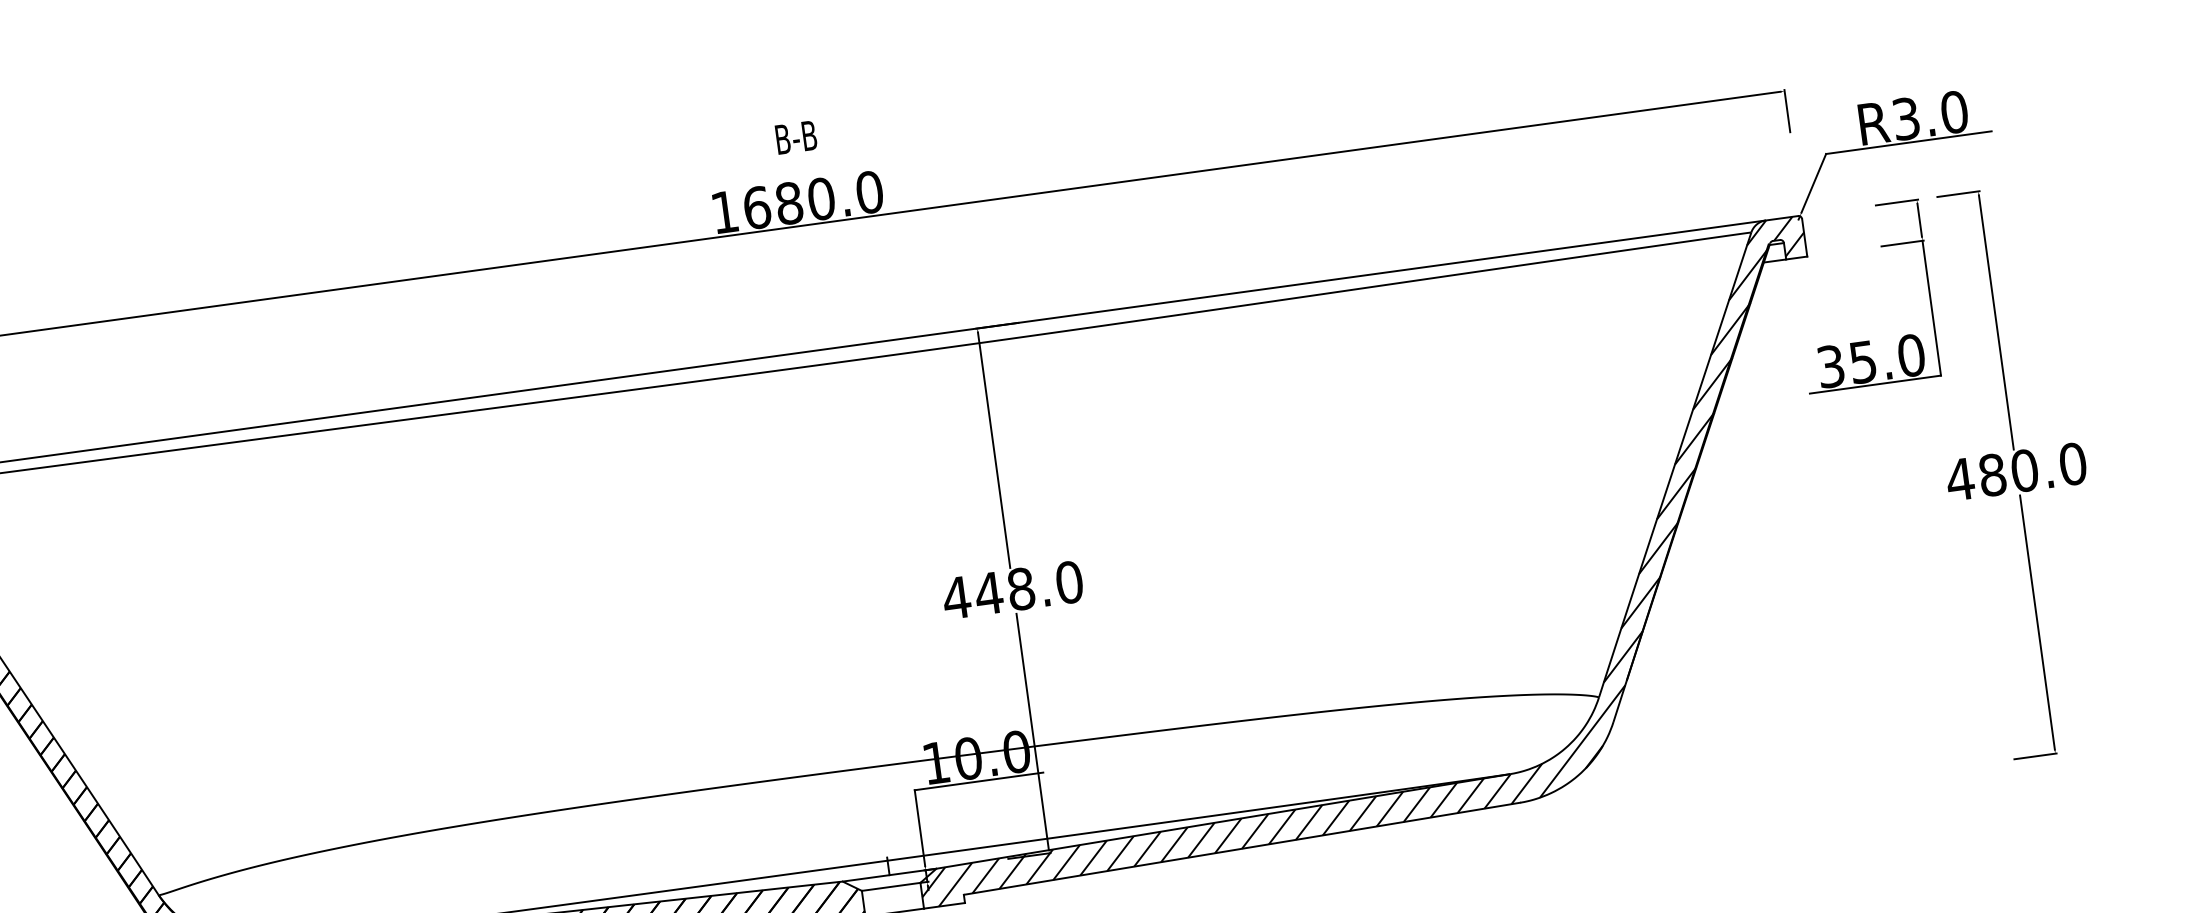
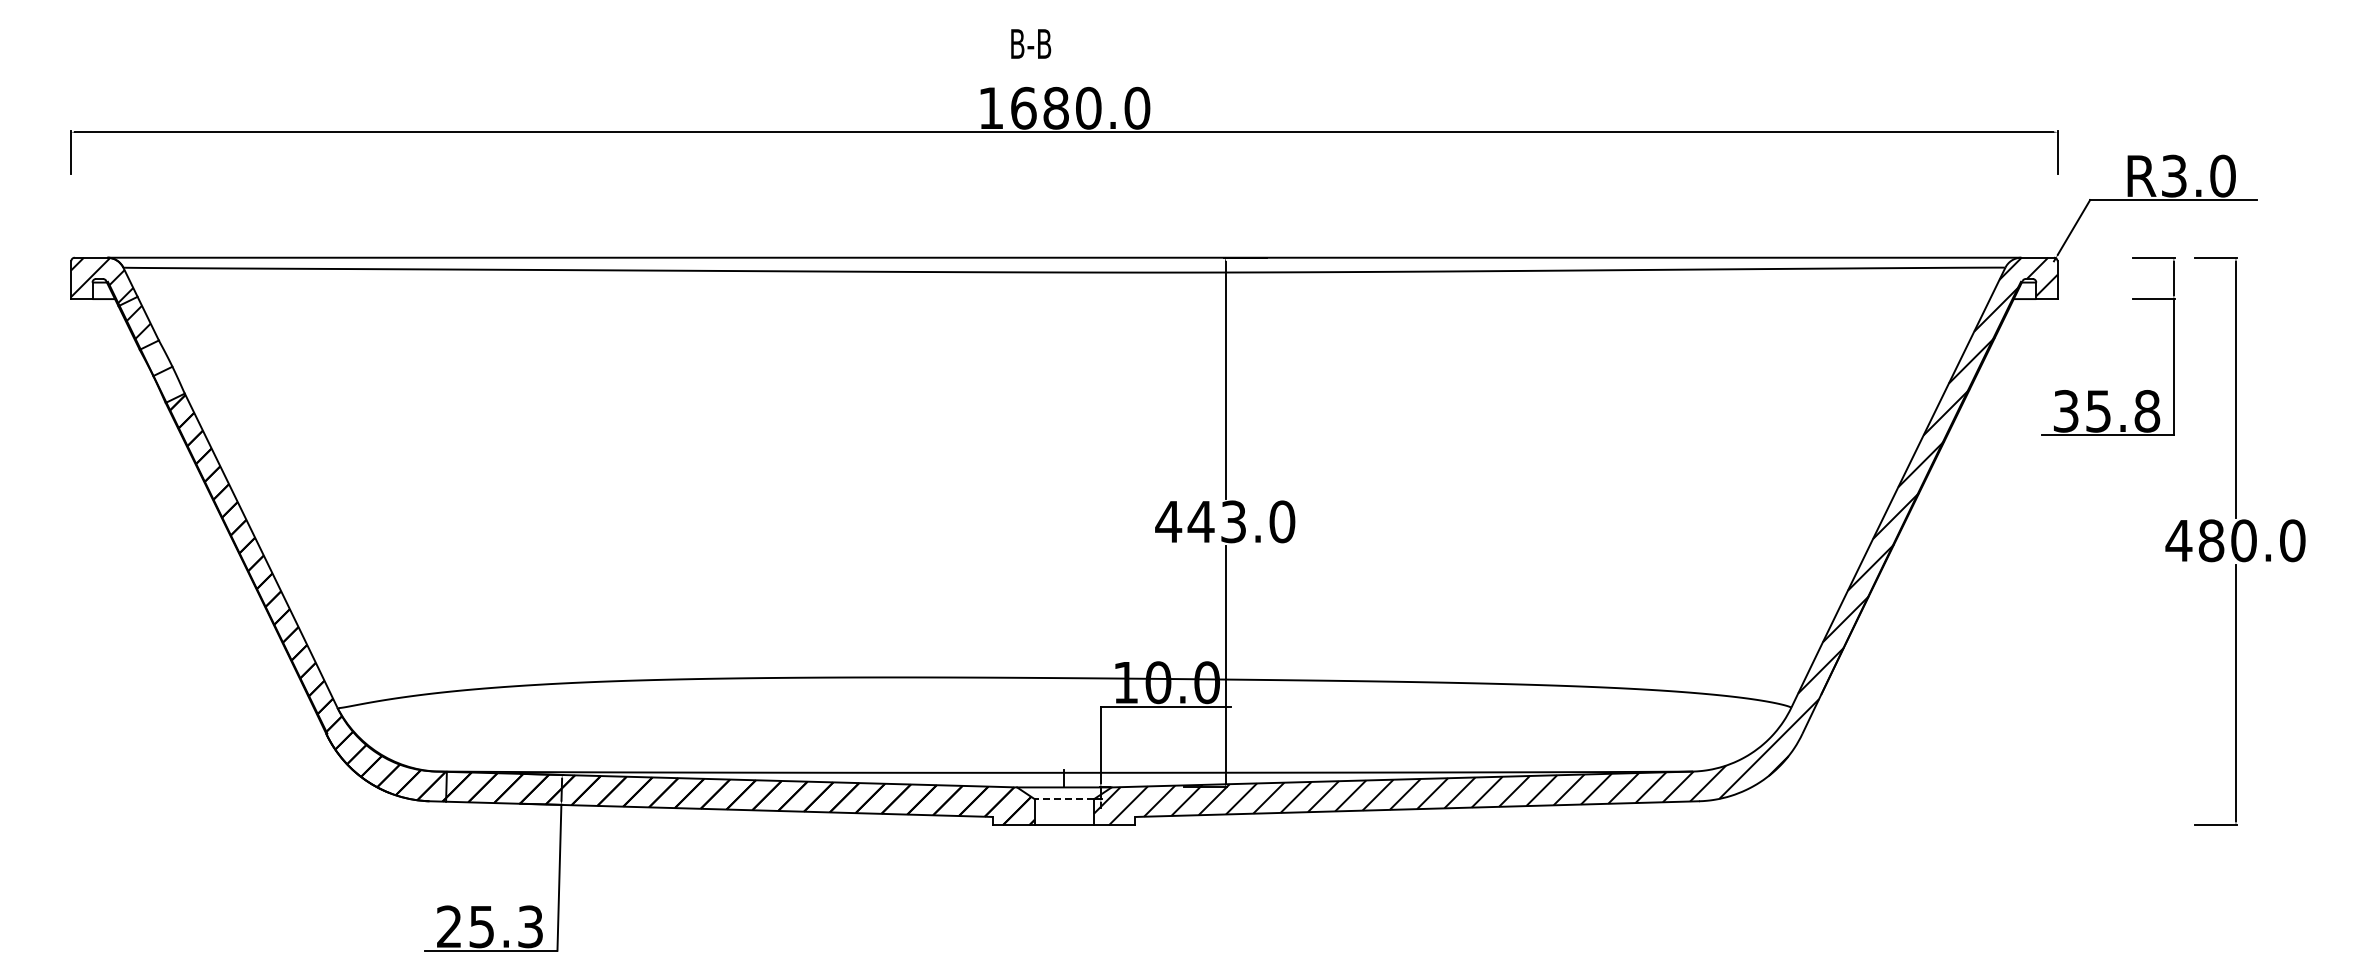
text: (796, 137) -> (1031, 43), moved
text: (1911, 355) -> (2147, 411), 35.0 -> 35.8
text: (1021, 588) -> (1233, 521), 448.0 -> 443.0
line: (891, 887) -> (1064, 799), solid -> dashed

